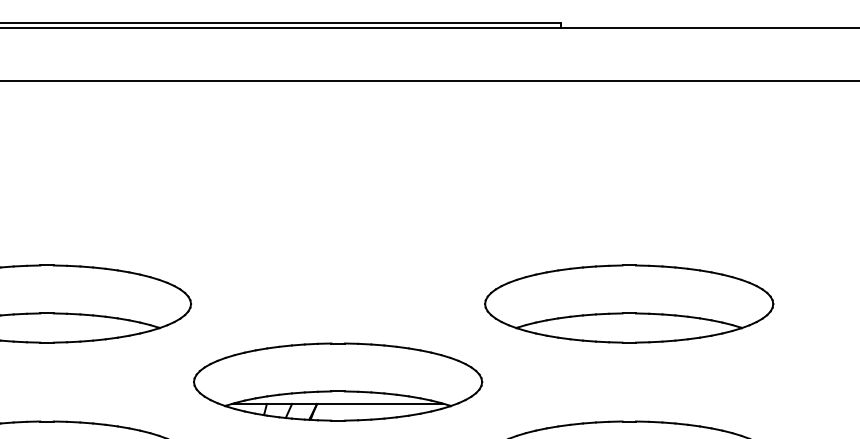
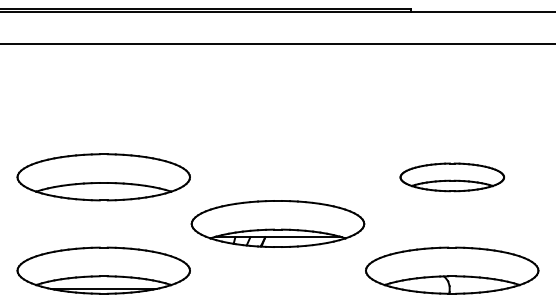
part: (629, 304) -> (452, 177), size x0.6

